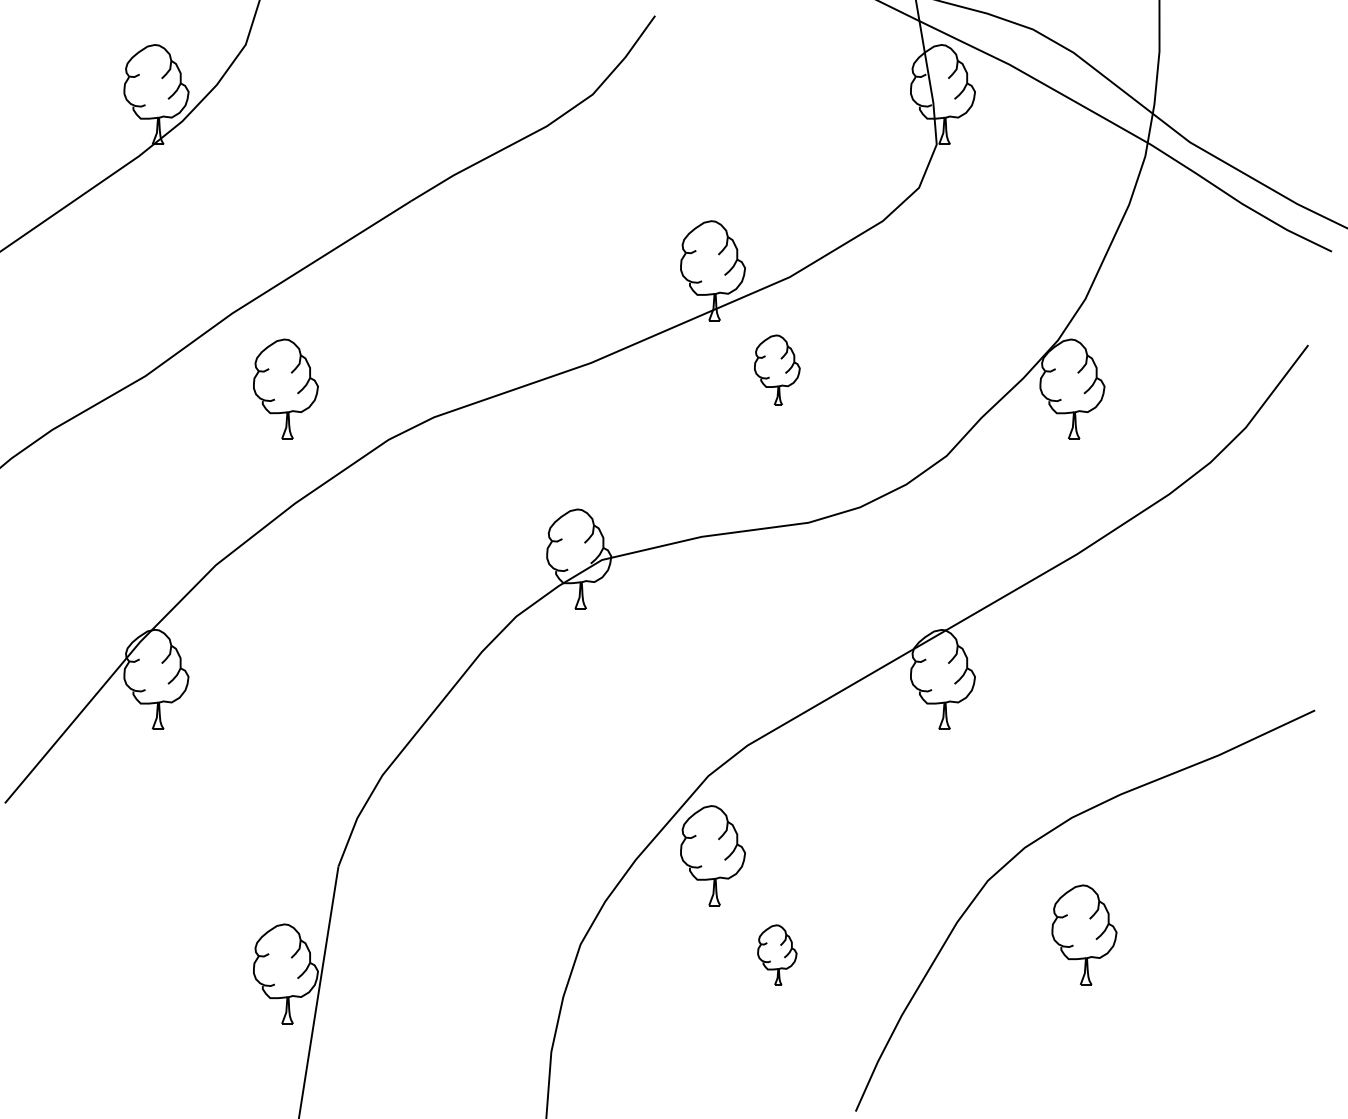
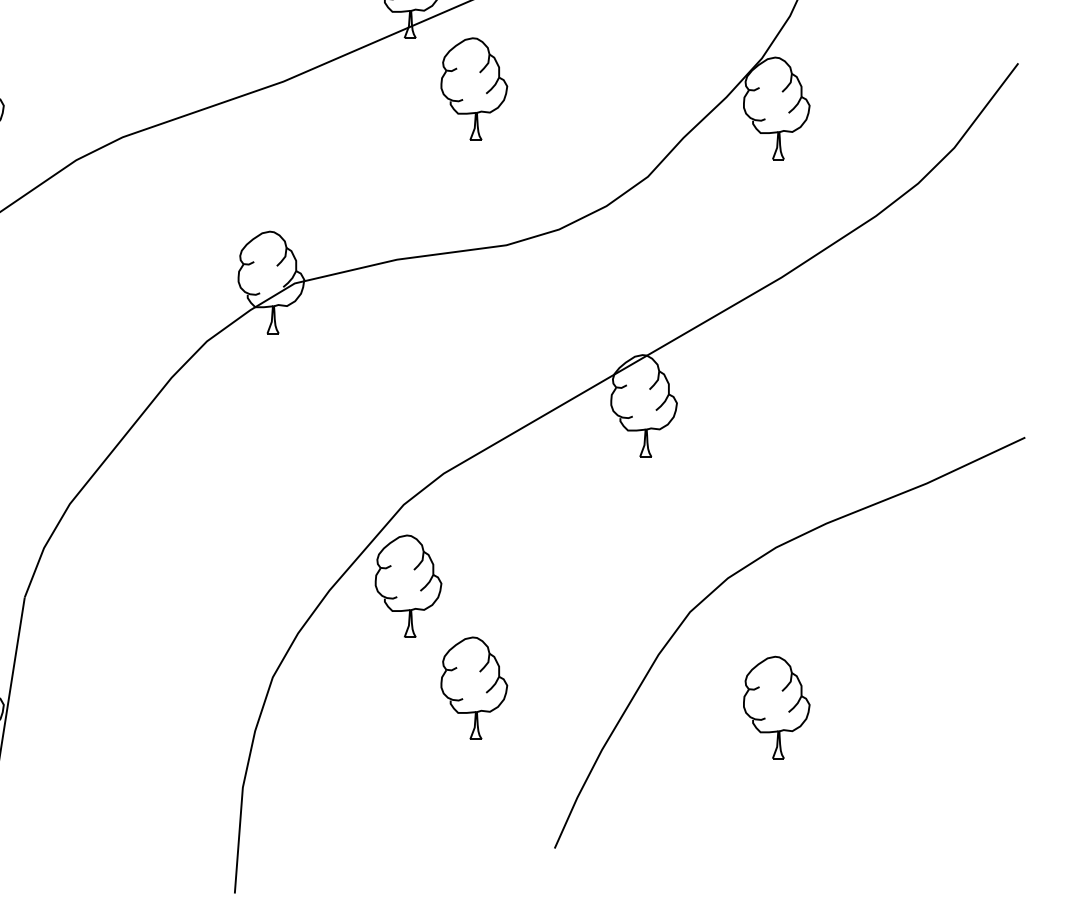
part: (777, 369) -> (474, 88), size x1.43
part: (1084, 934) -> (776, 707), moved
part: (777, 954) -> (474, 687), size x1.67

